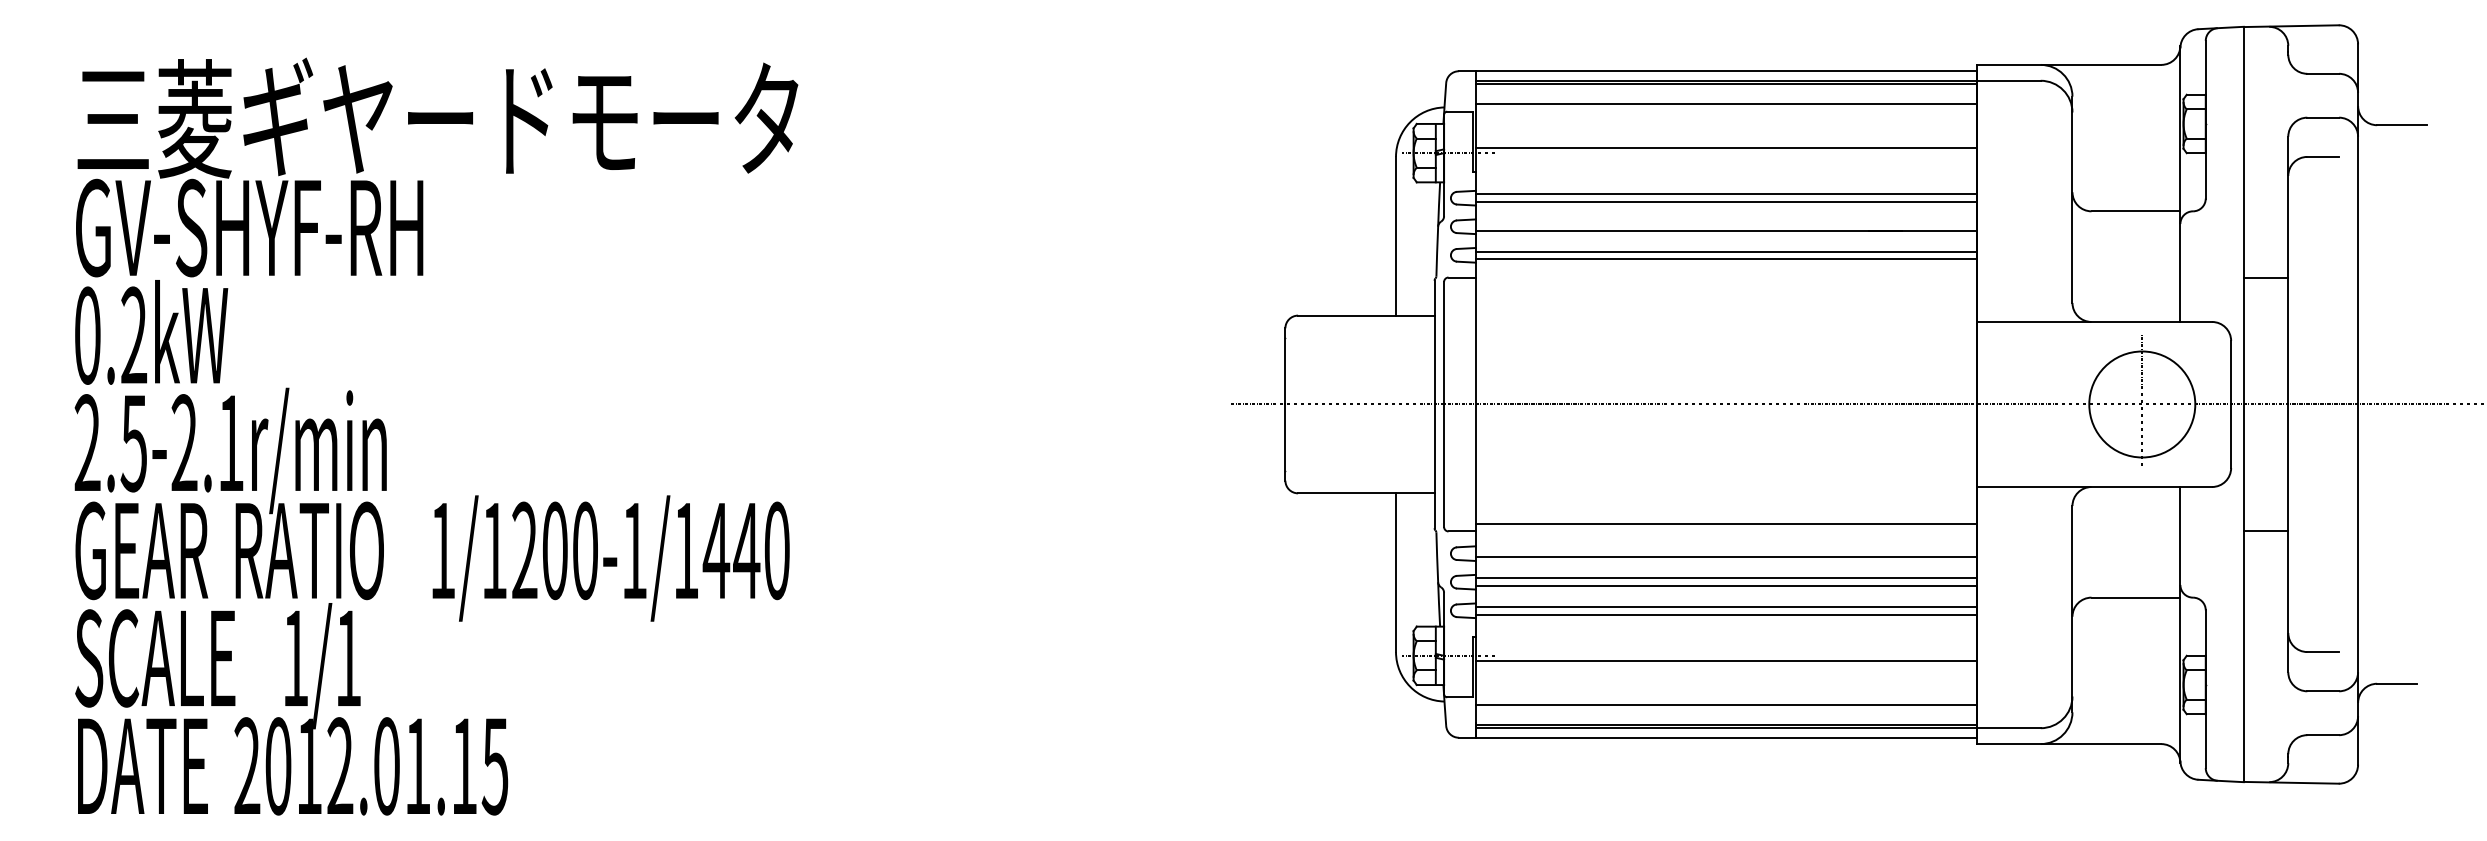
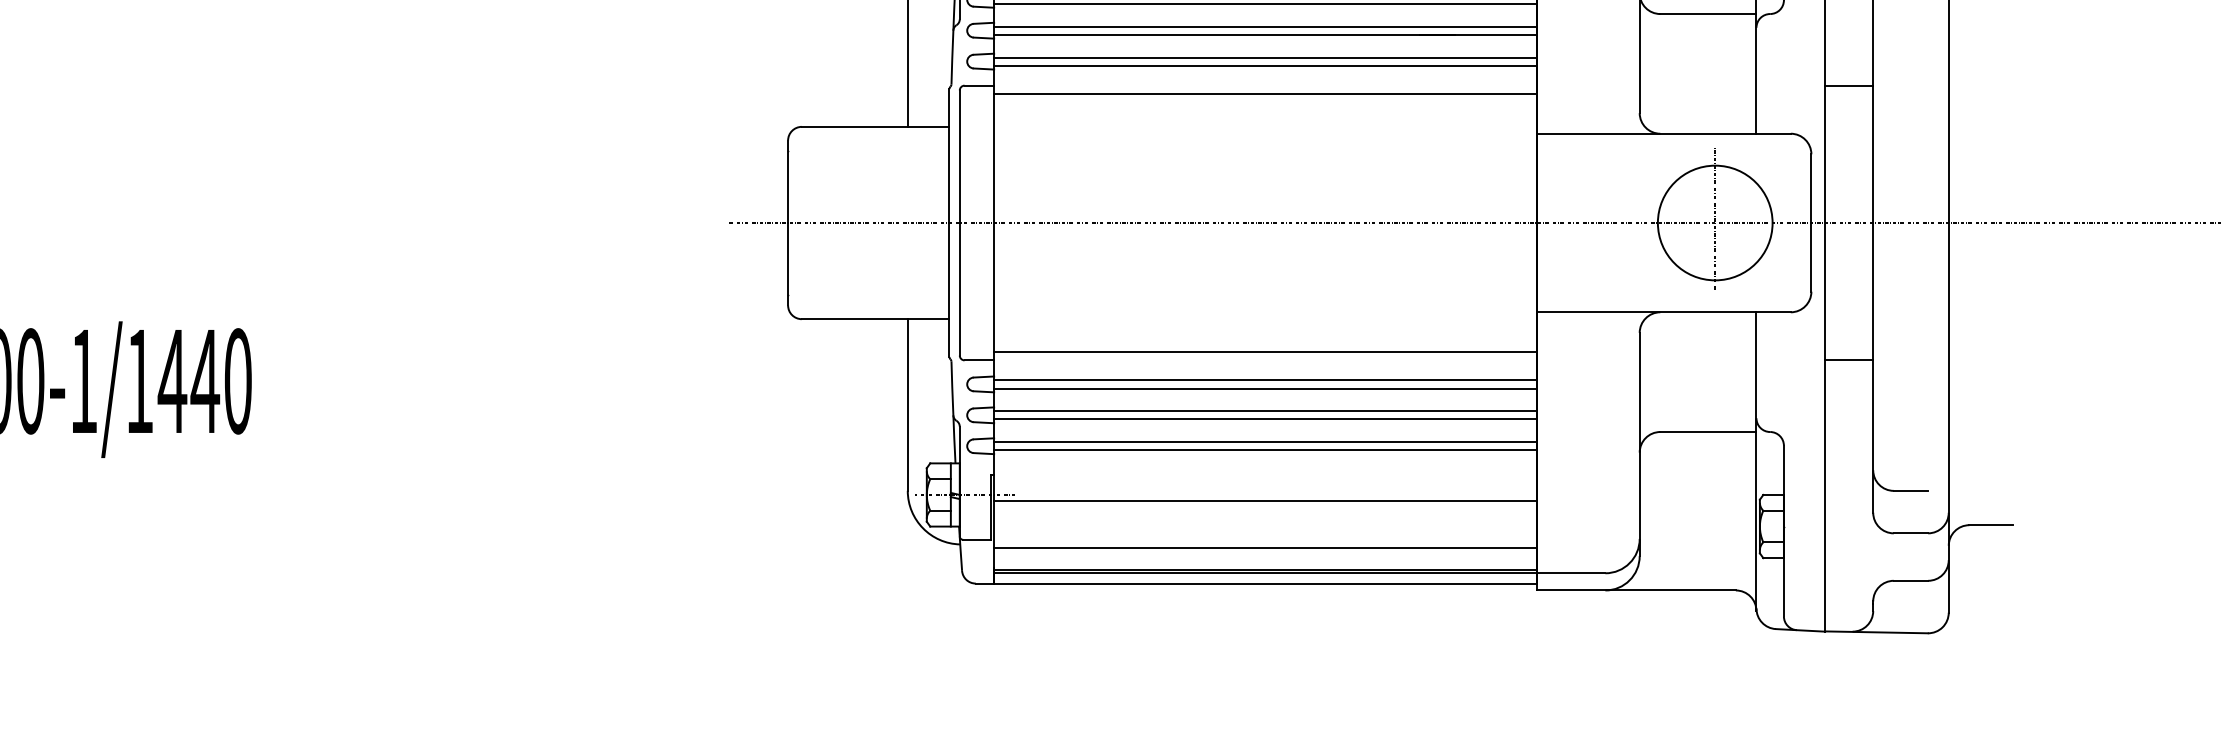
line: (1726, 222) -> (1265, 26), added
line: (1726, 285) -> (1265, 94), added
line: (1726, 549) -> (1265, 379), added

